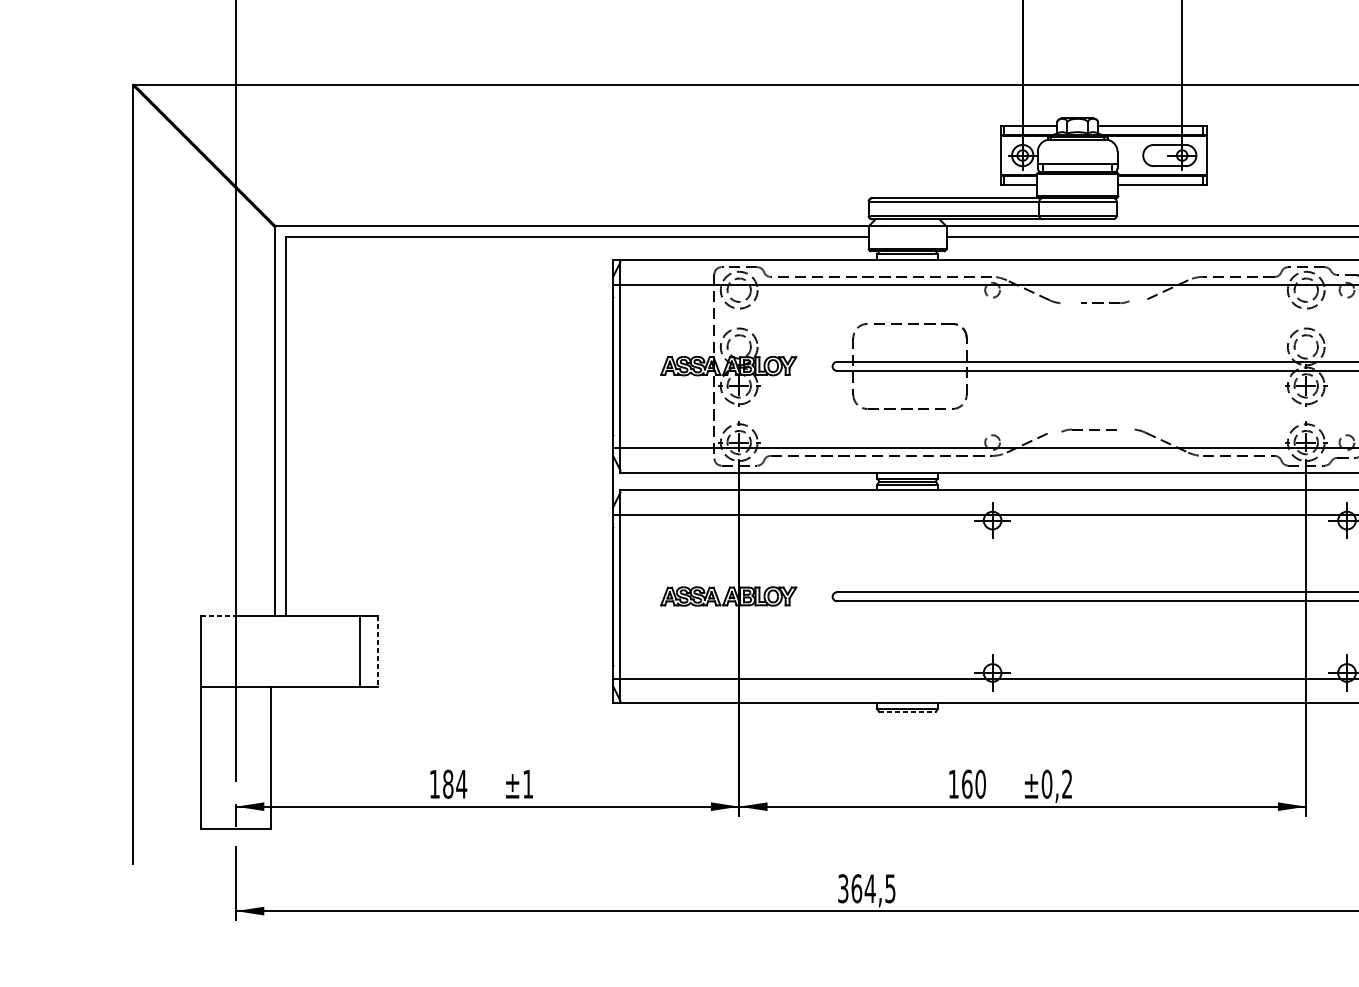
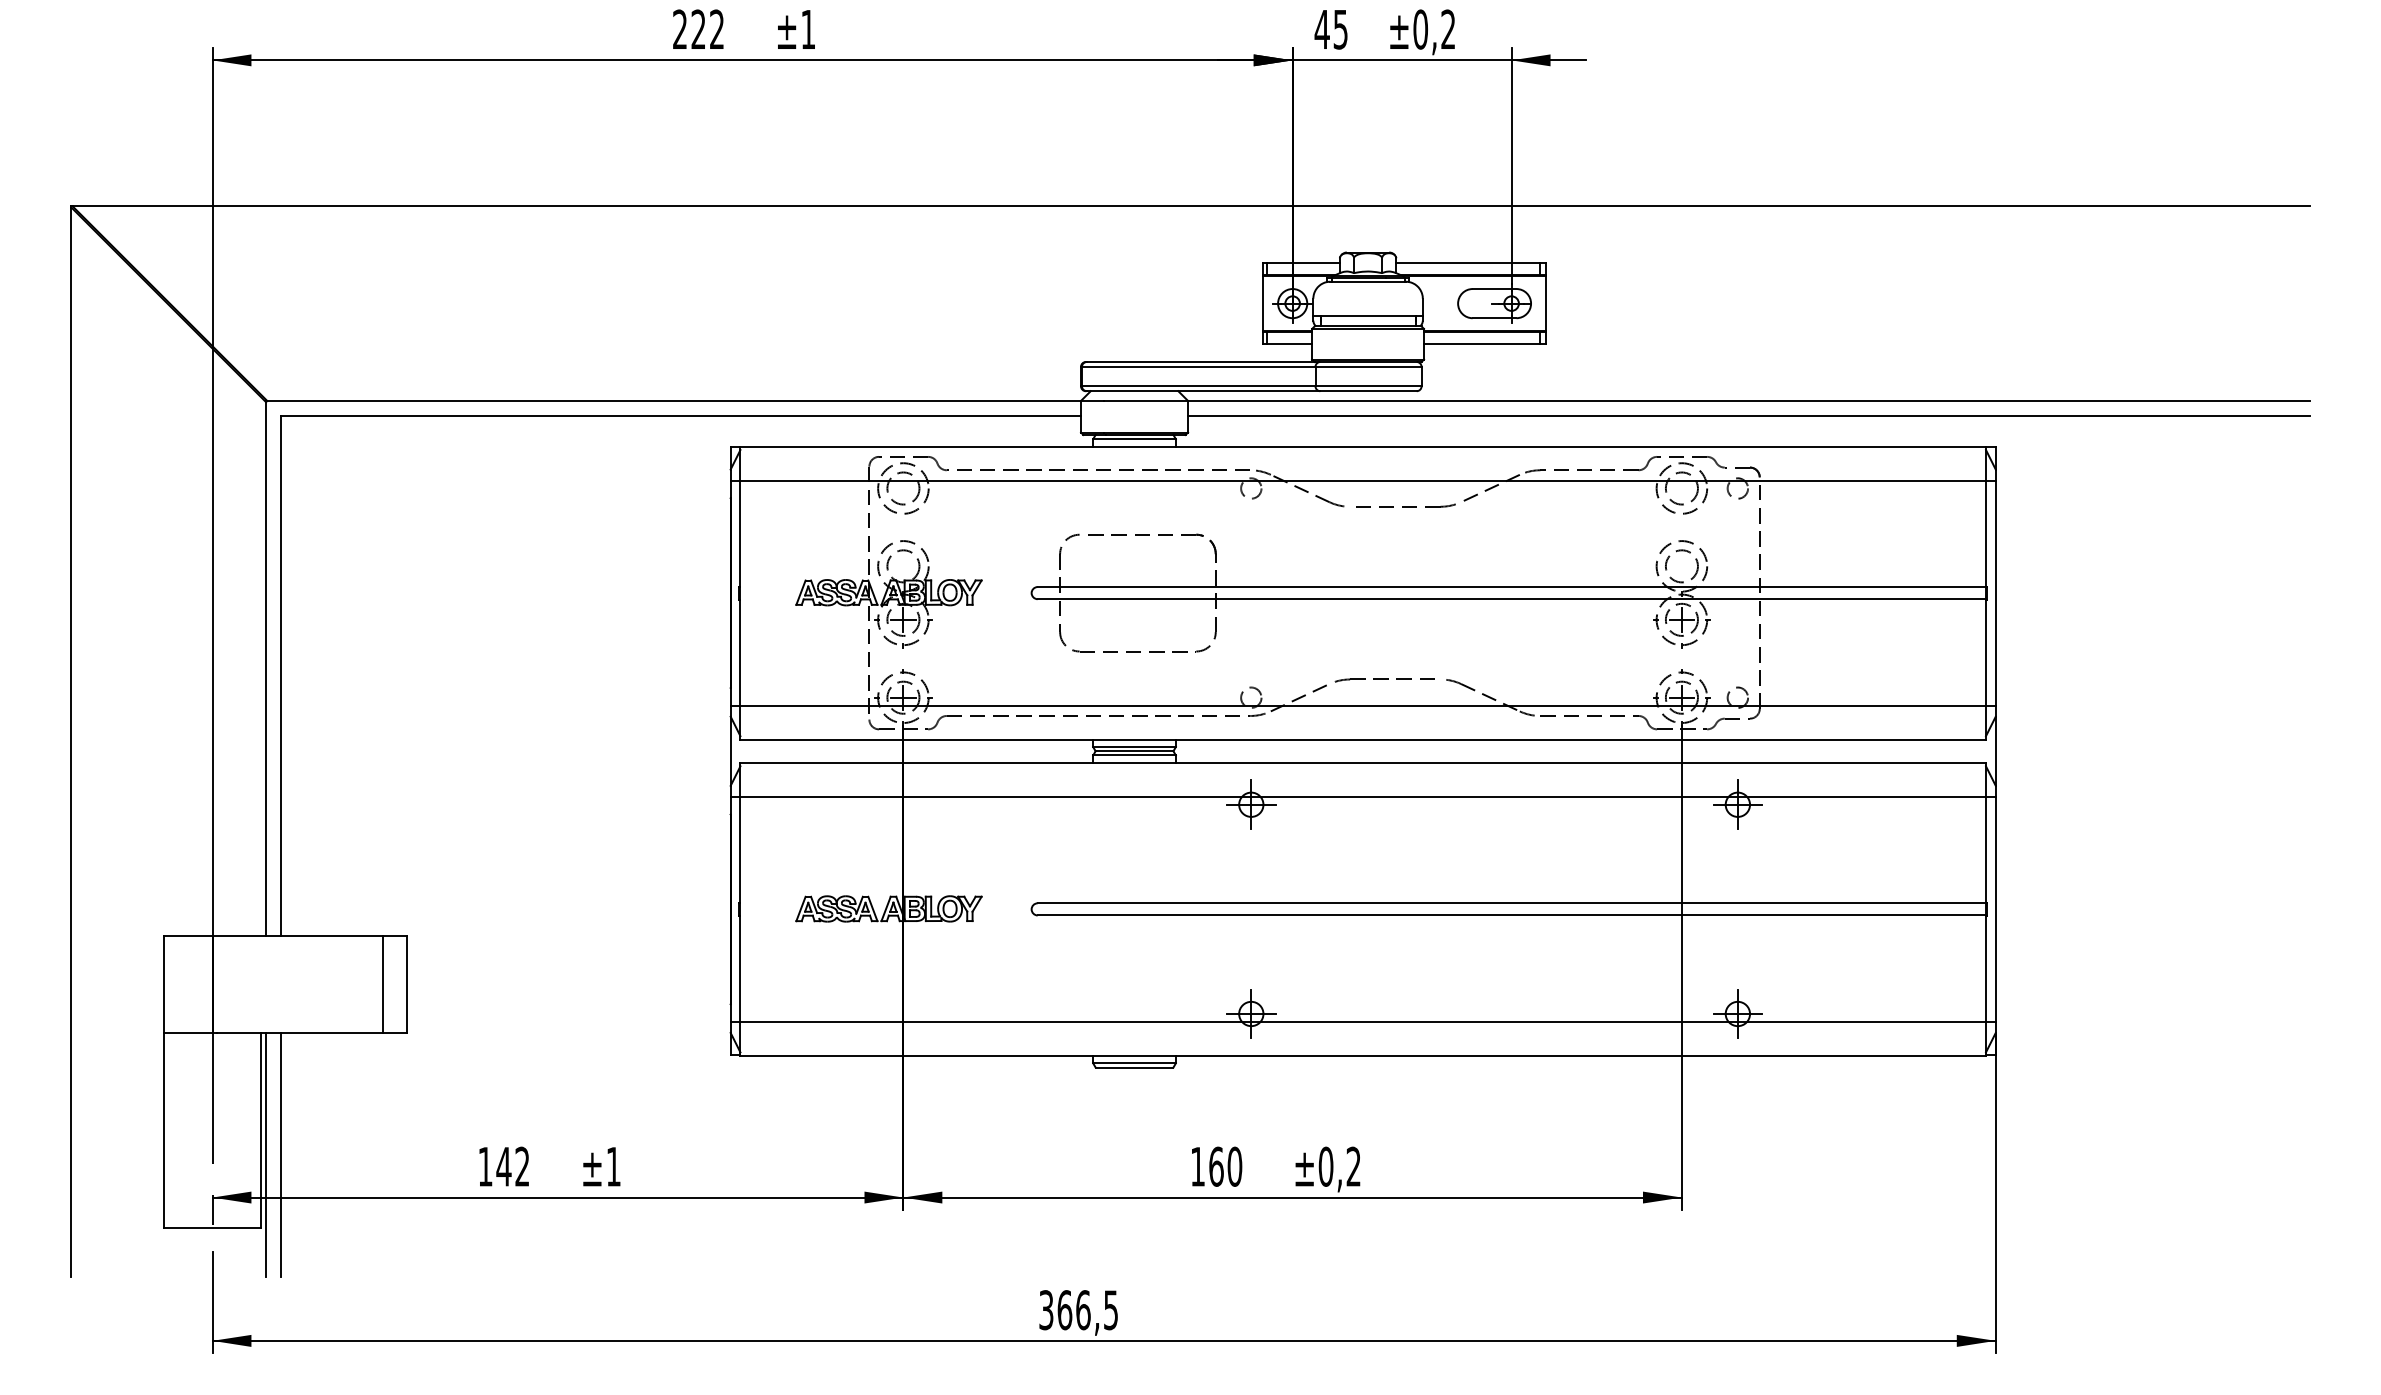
part: (1104, 302) -> (1405, 505), size x1.67
part: (1089, 430) -> (1384, 680), size x1.43
line: (218, 616) -> (188, 936), dashed -> solid
line: (377, 651) -> (407, 984), dashed -> solid
line: (907, 711) -> (1134, 1067), dashed -> solid
line: (275, 775) -> (266, 1154), added
line: (285, 775) -> (280, 1154), added
text: (455, 784) -> (513, 1166), 184 -> 142
text: (869, 888) -> (1082, 1310), 364,5 -> 366,5

